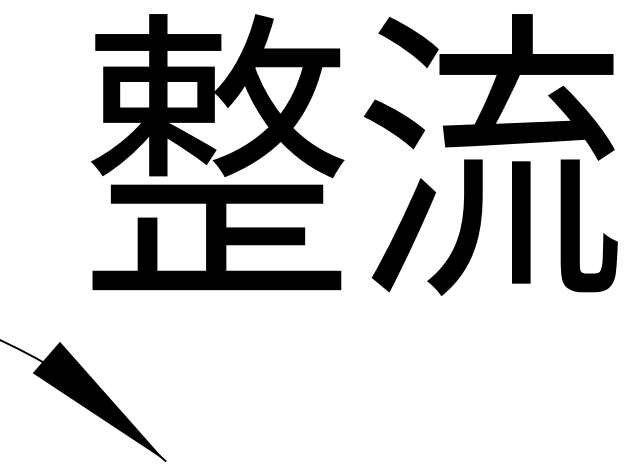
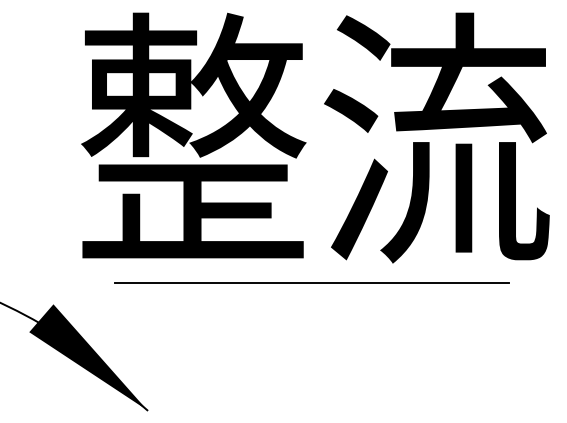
line: (350, 317) -> (311, 282), added

